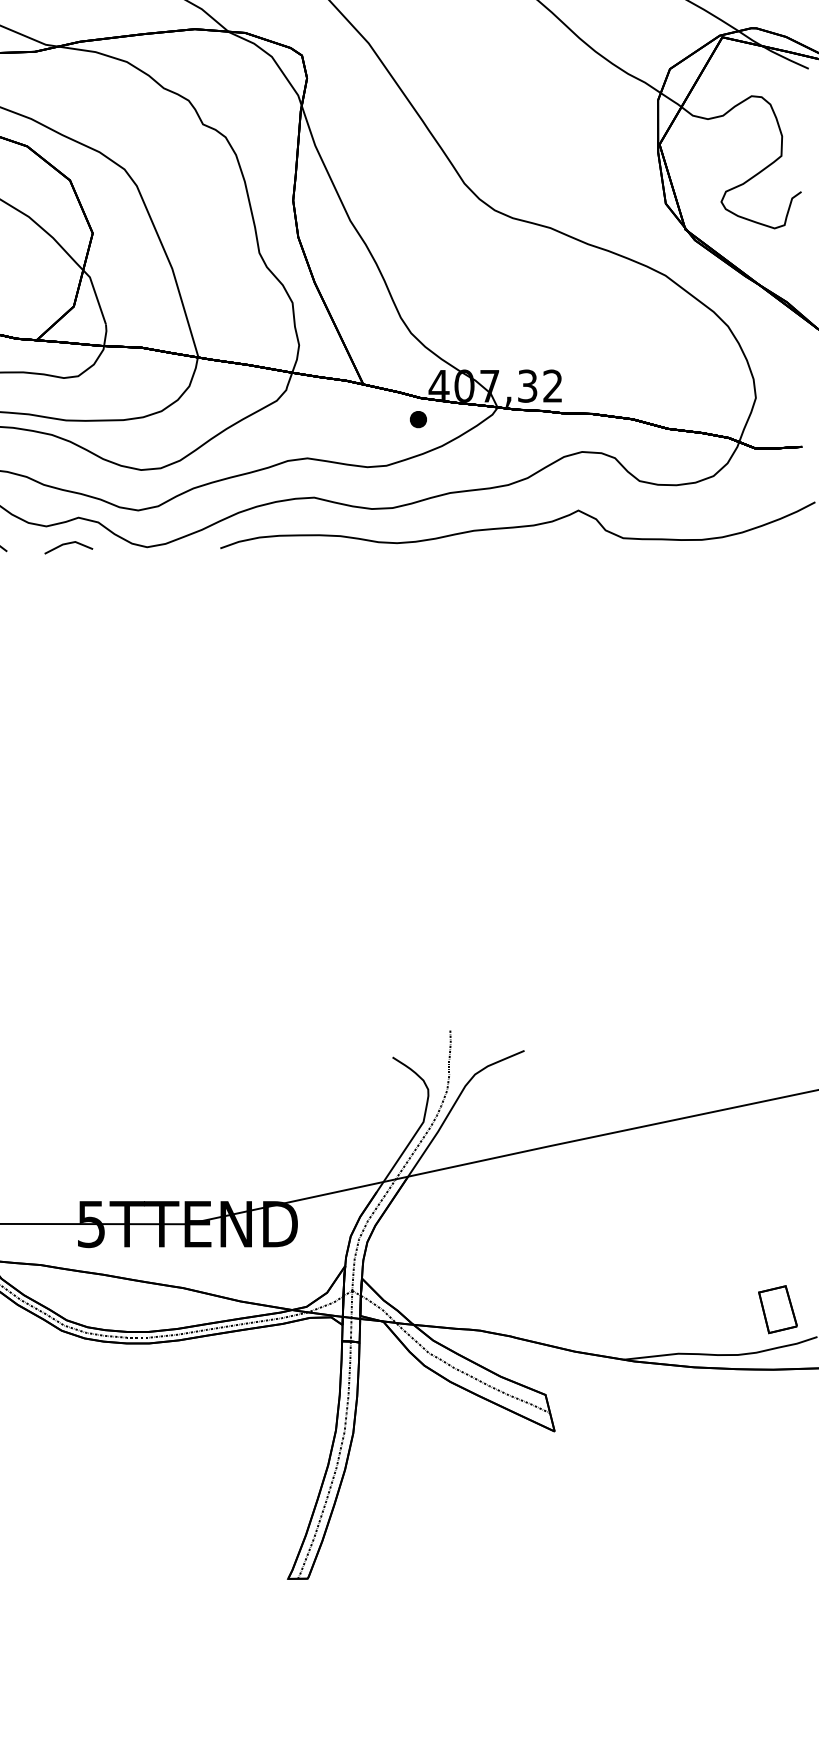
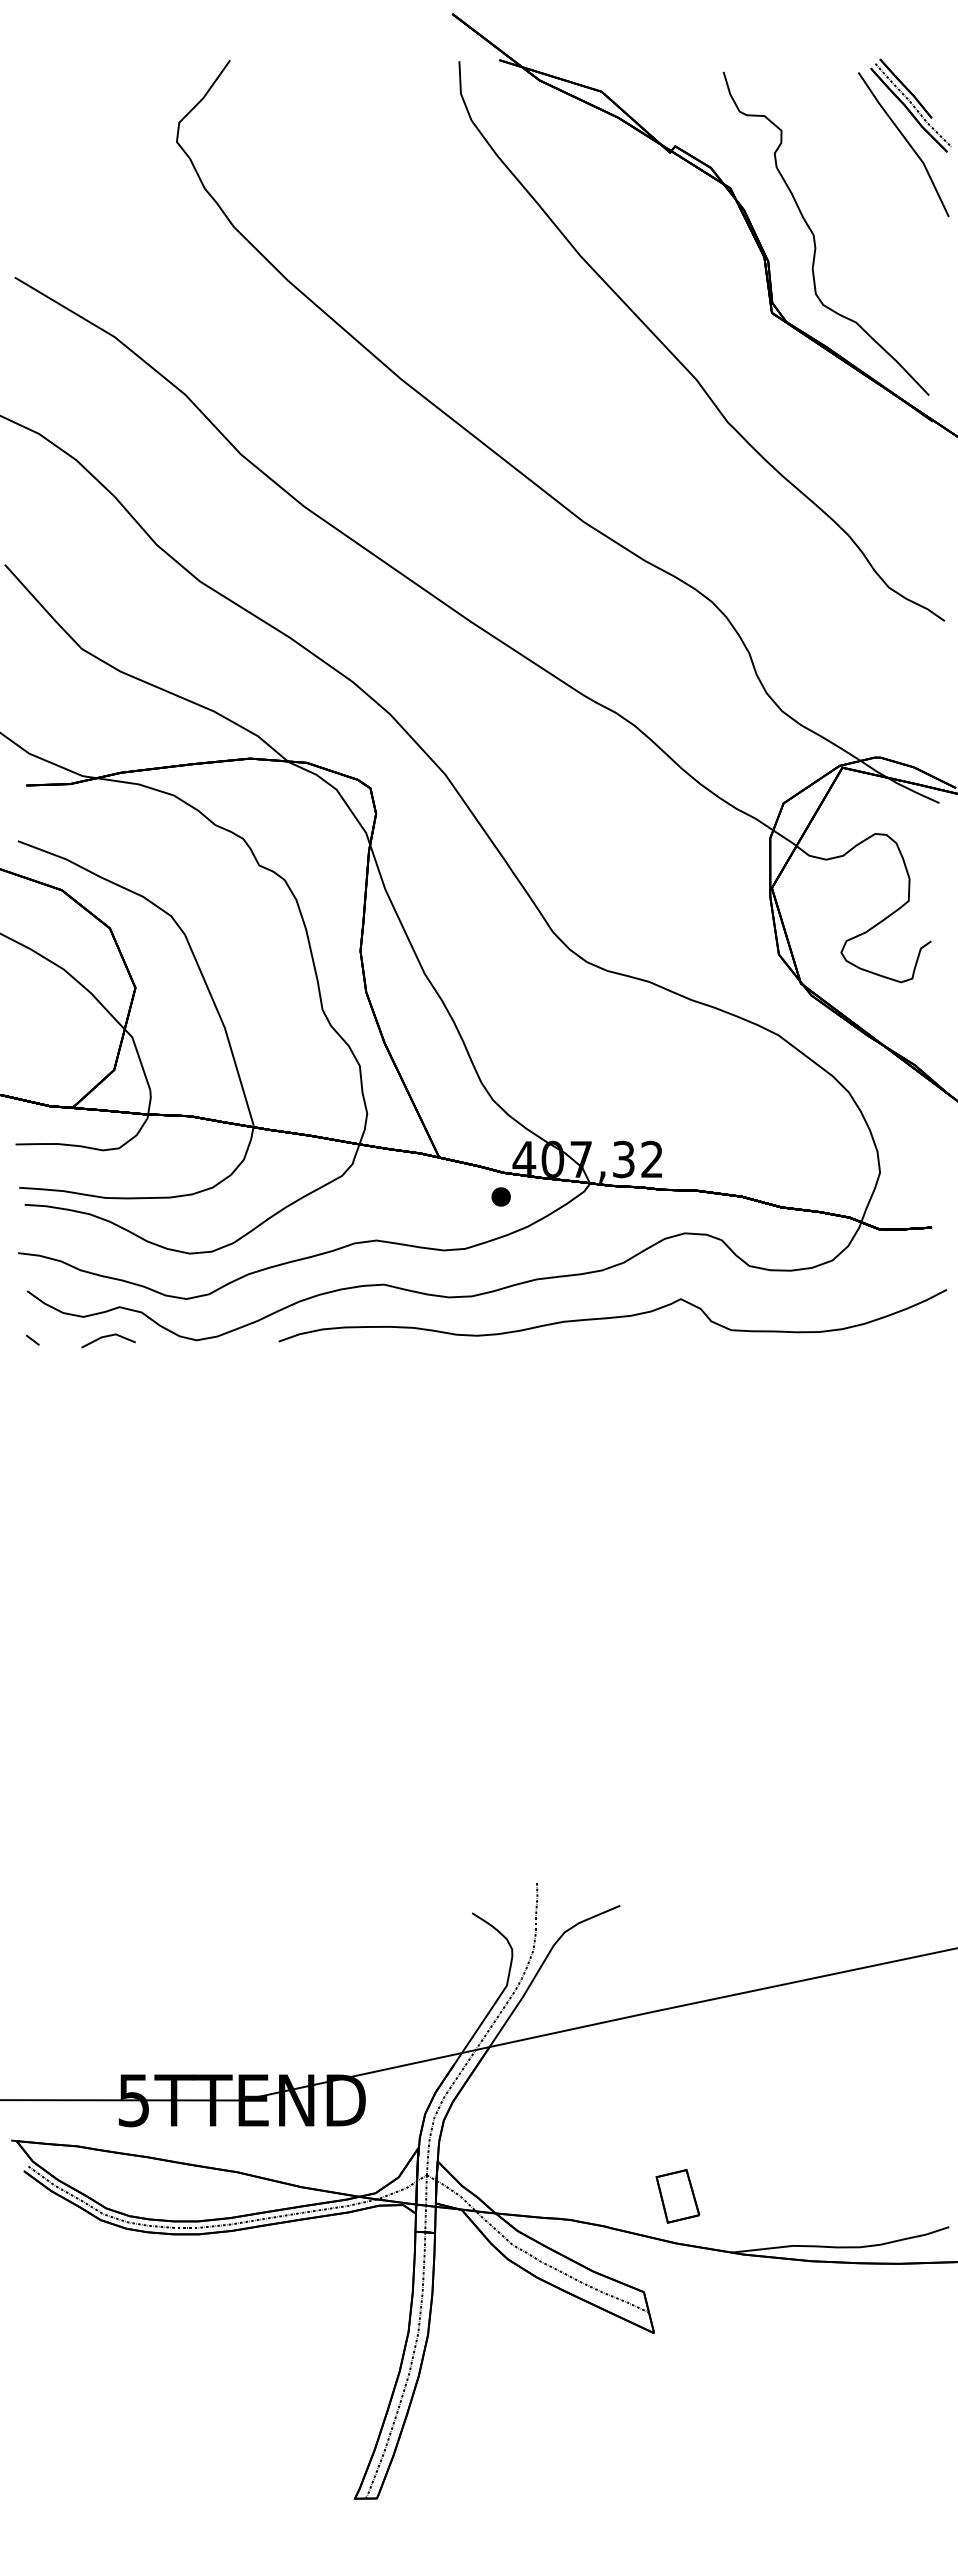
part: (777, 1309) -> (677, 2196), moved

